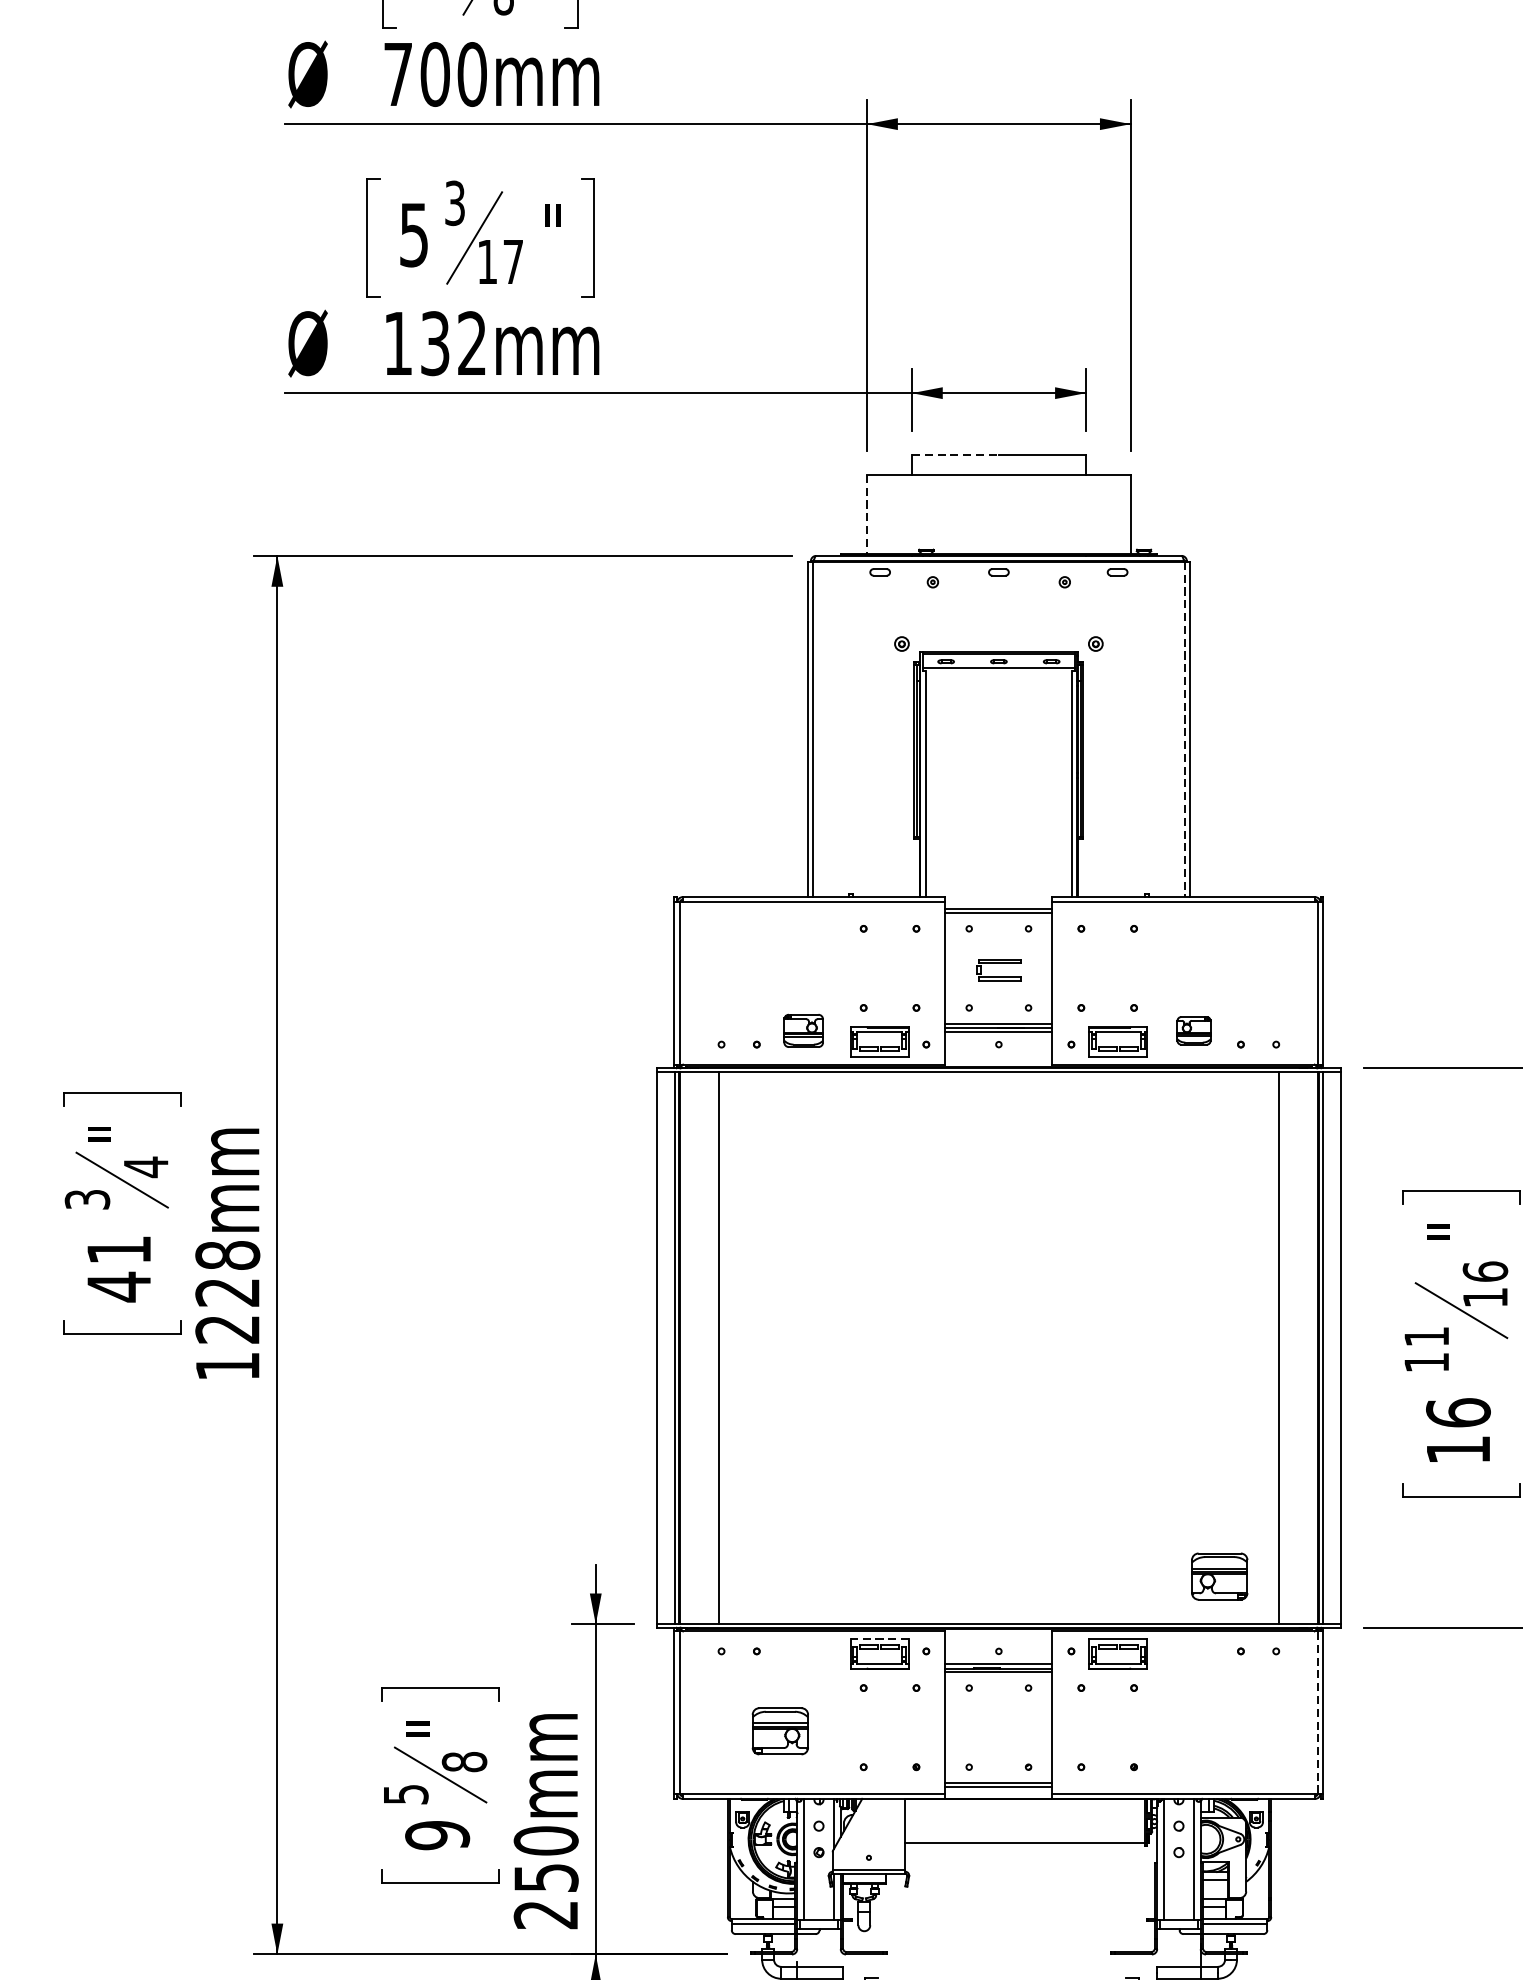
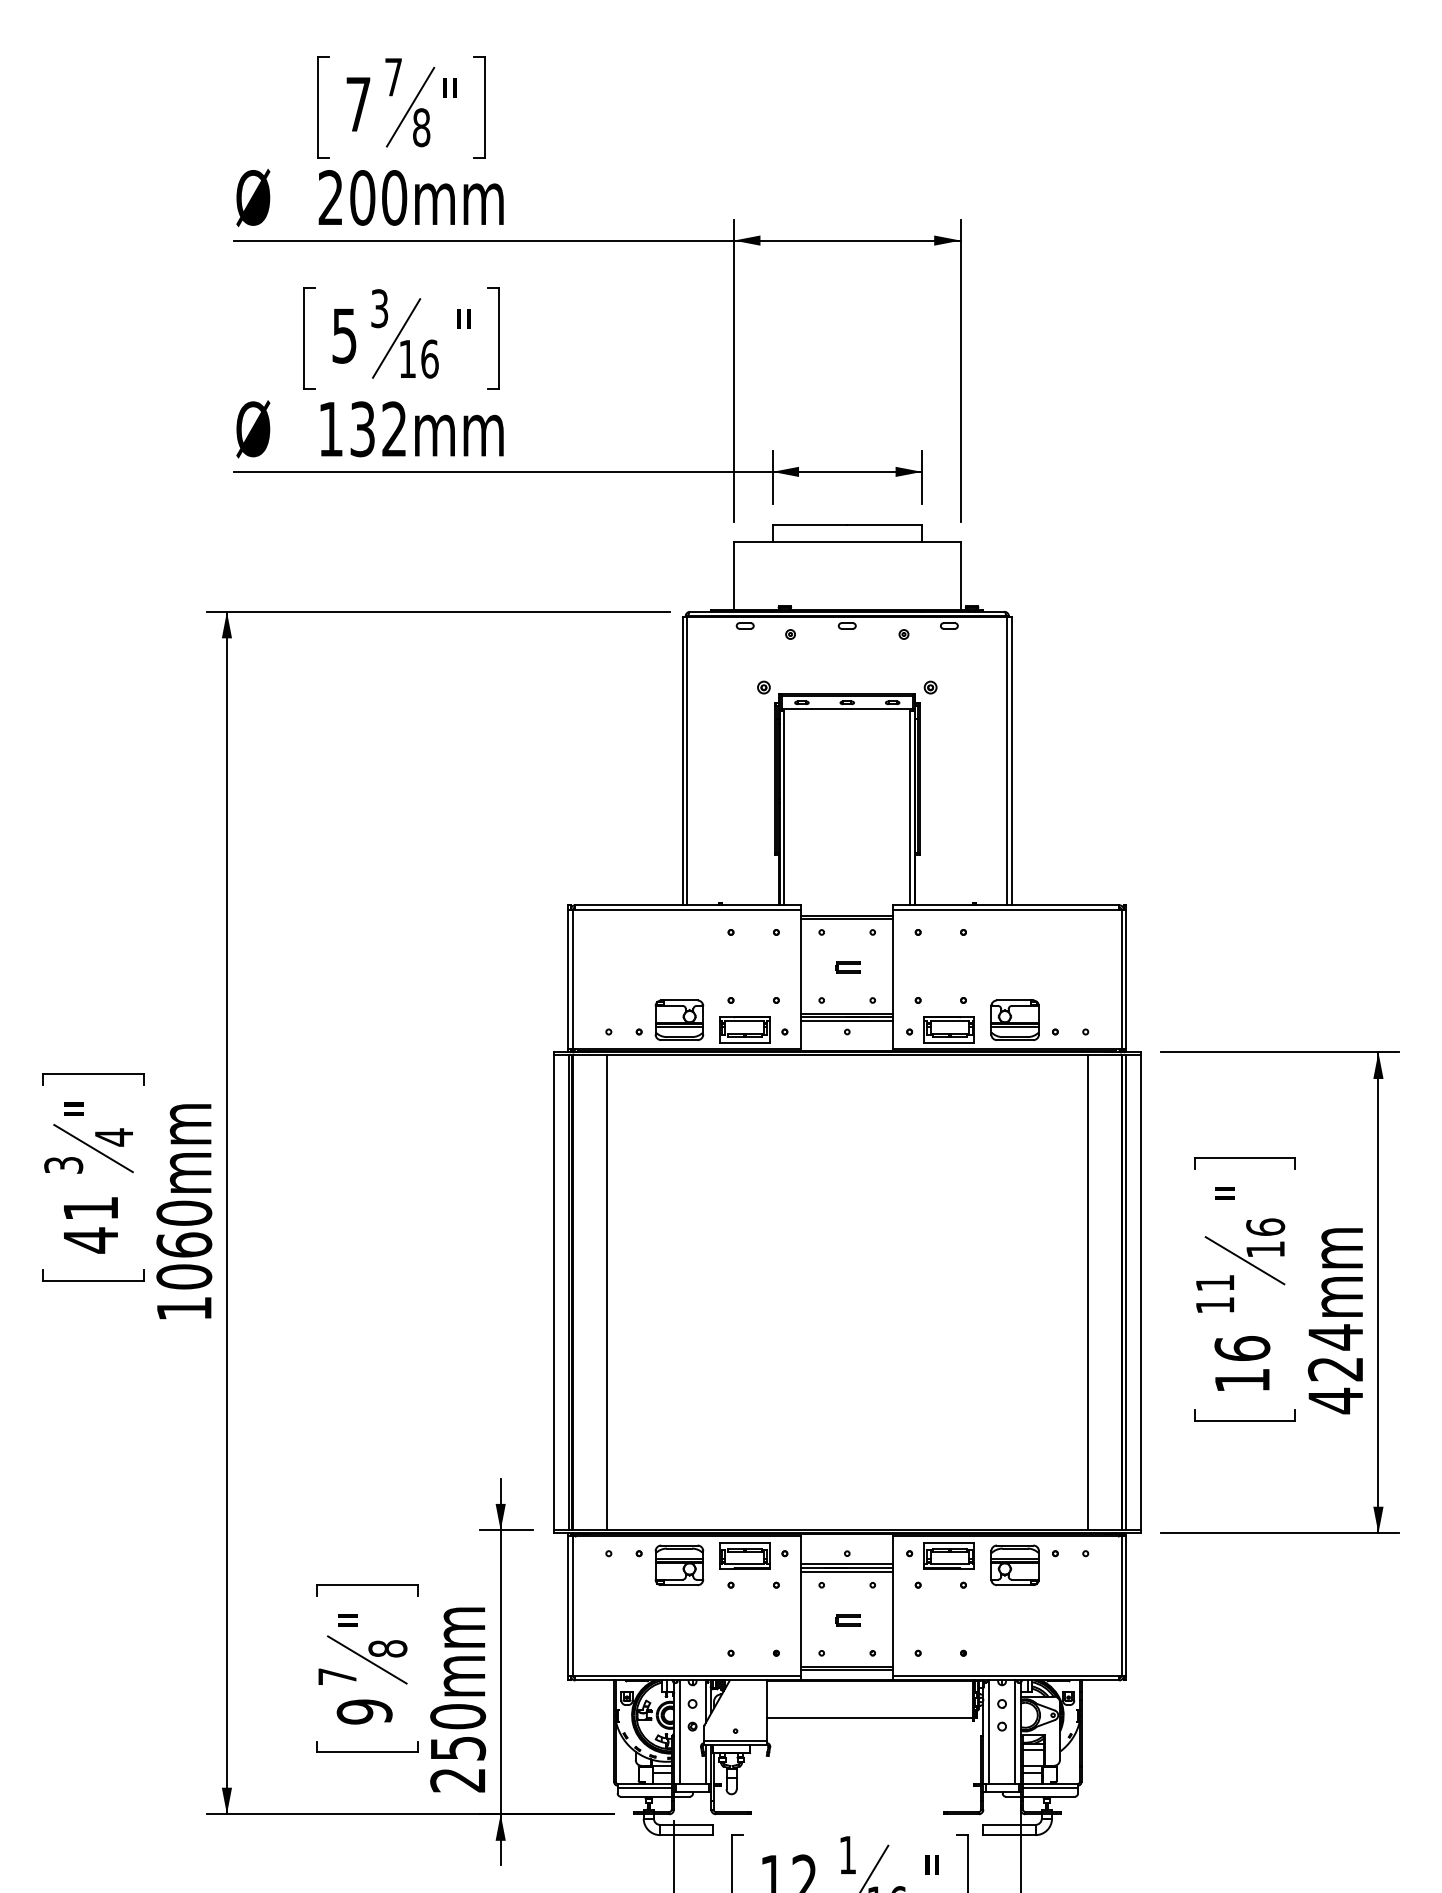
text: (397, 74) -> (330, 197), 700mm -> 200mm
text: (512, 261) -> (429, 358), 17 -> 16
line: (956, 454) -> (810, 524), dashed -> solid
line: (866, 514) -> (733, 576), dashed -> solid
line: (1185, 730) -> (1007, 761), dashed -> solid
part: (999, 969) -> (847, 967), size x0.62
part: (803, 1030) -> (679, 1019), size x1.43
part: (1193, 1030) -> (1014, 1019), size x1.67
text: (227, 1291) -> (184, 1244), 1228mm -> 1060mm
part: (1218, 1576) -> (1014, 1565), moved
line: (880, 1638) -> (745, 1542), dashed -> solid
line: (1317, 1712) -> (1121, 1606), dashed -> solid
part: (999, 1729) -> (847, 1620), added
part: (780, 1731) -> (679, 1565), moved
text: (405, 1794) -> (337, 1676), 5 -> 7

